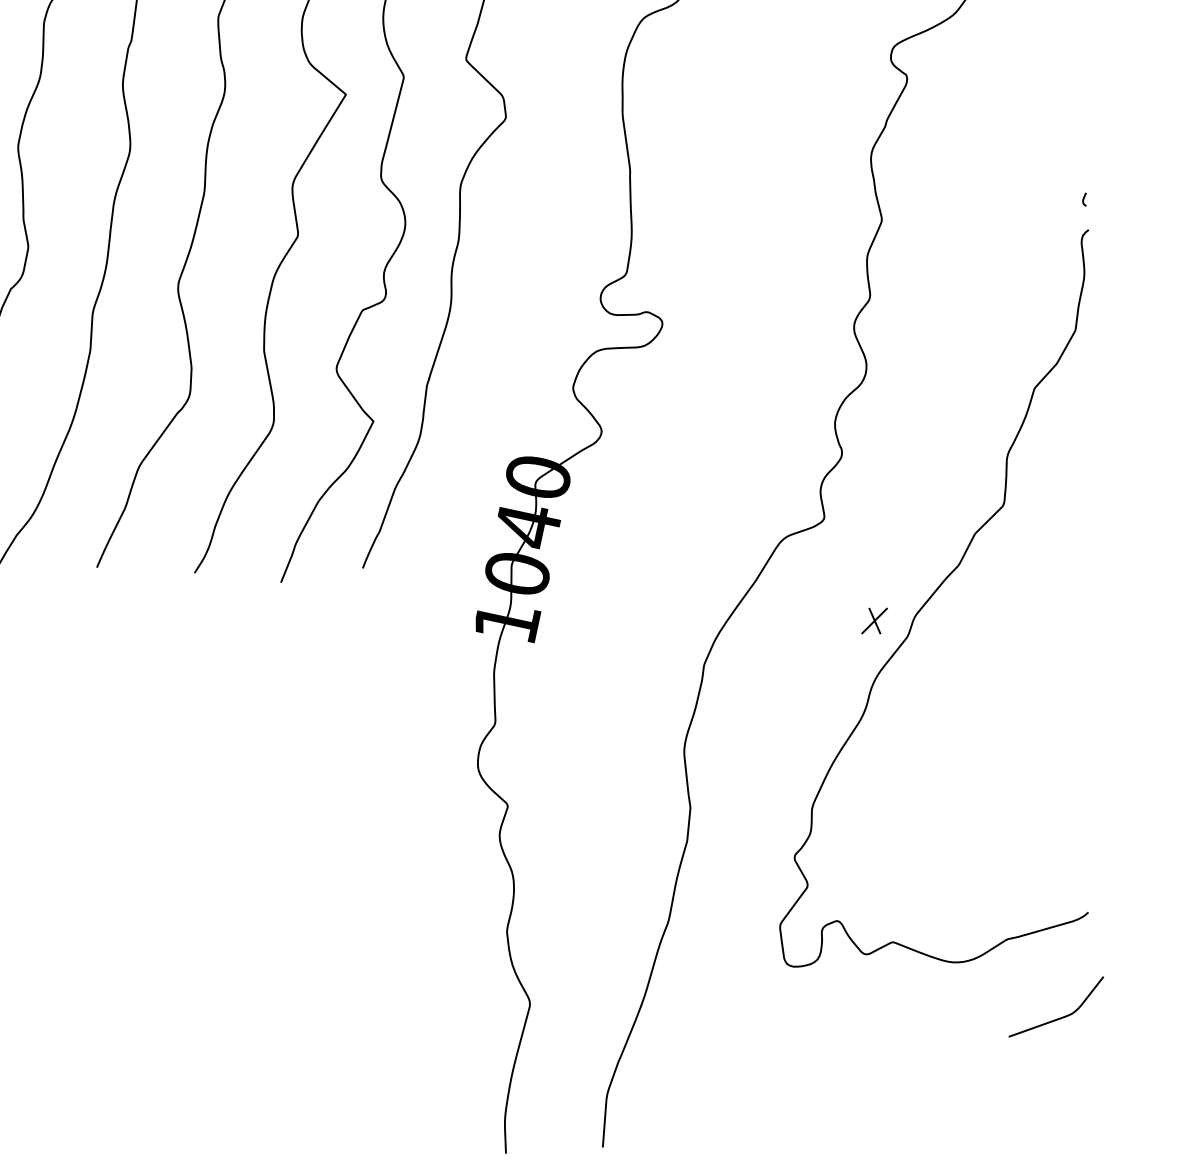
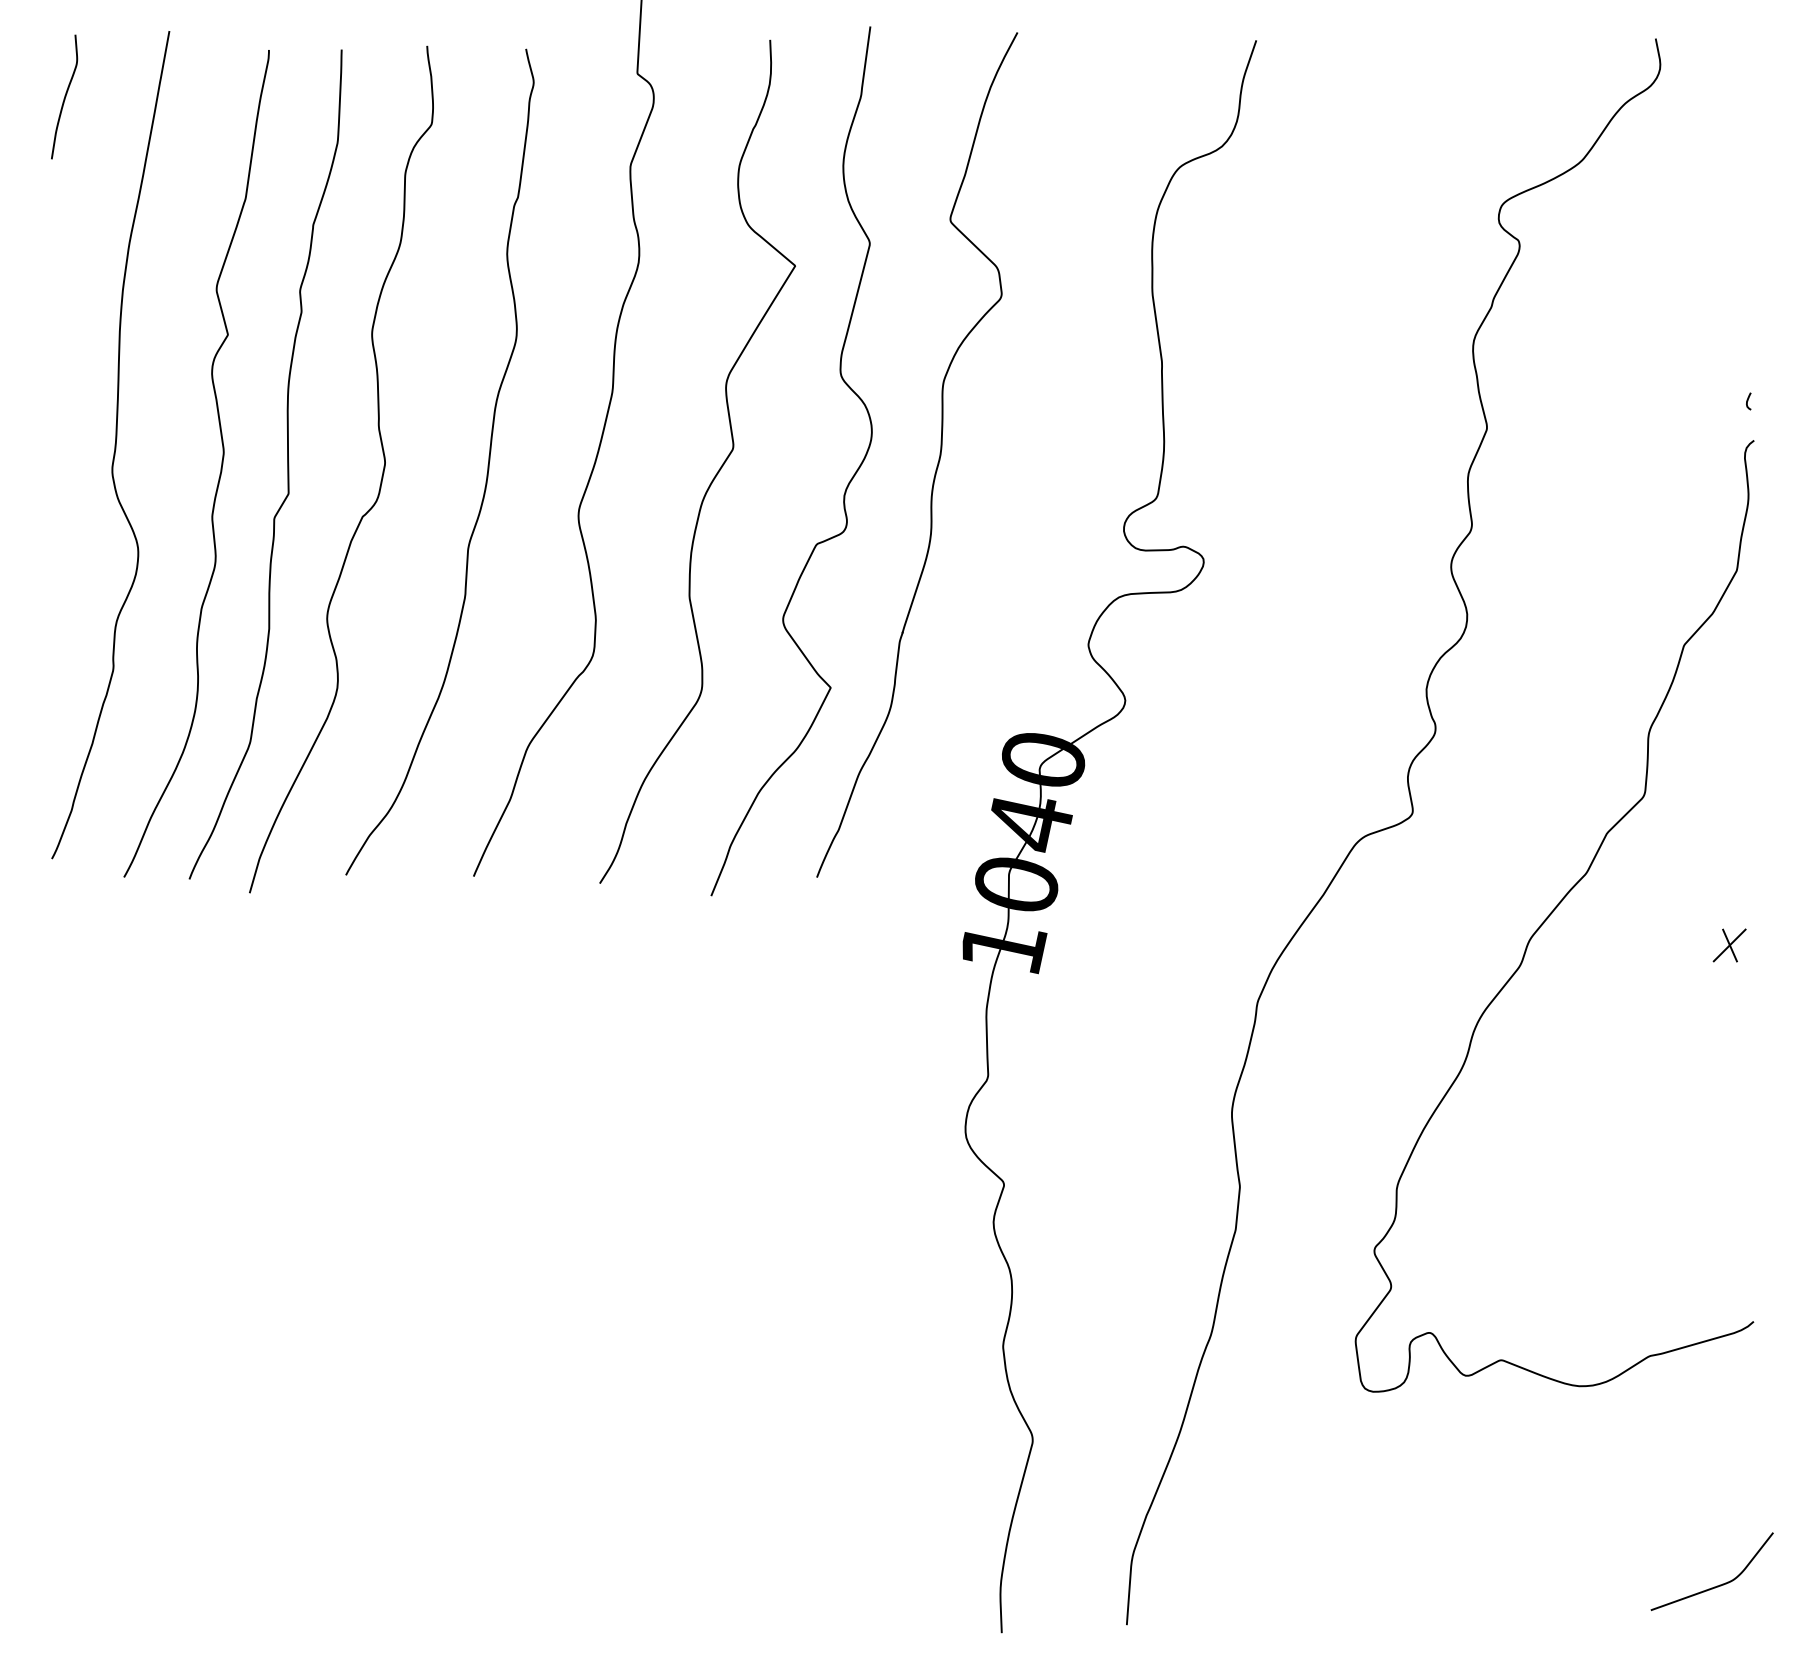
part: (874, 621) -> (1729, 945), moved
curve: (1060, 1017) -> (1717, 1585), moved

